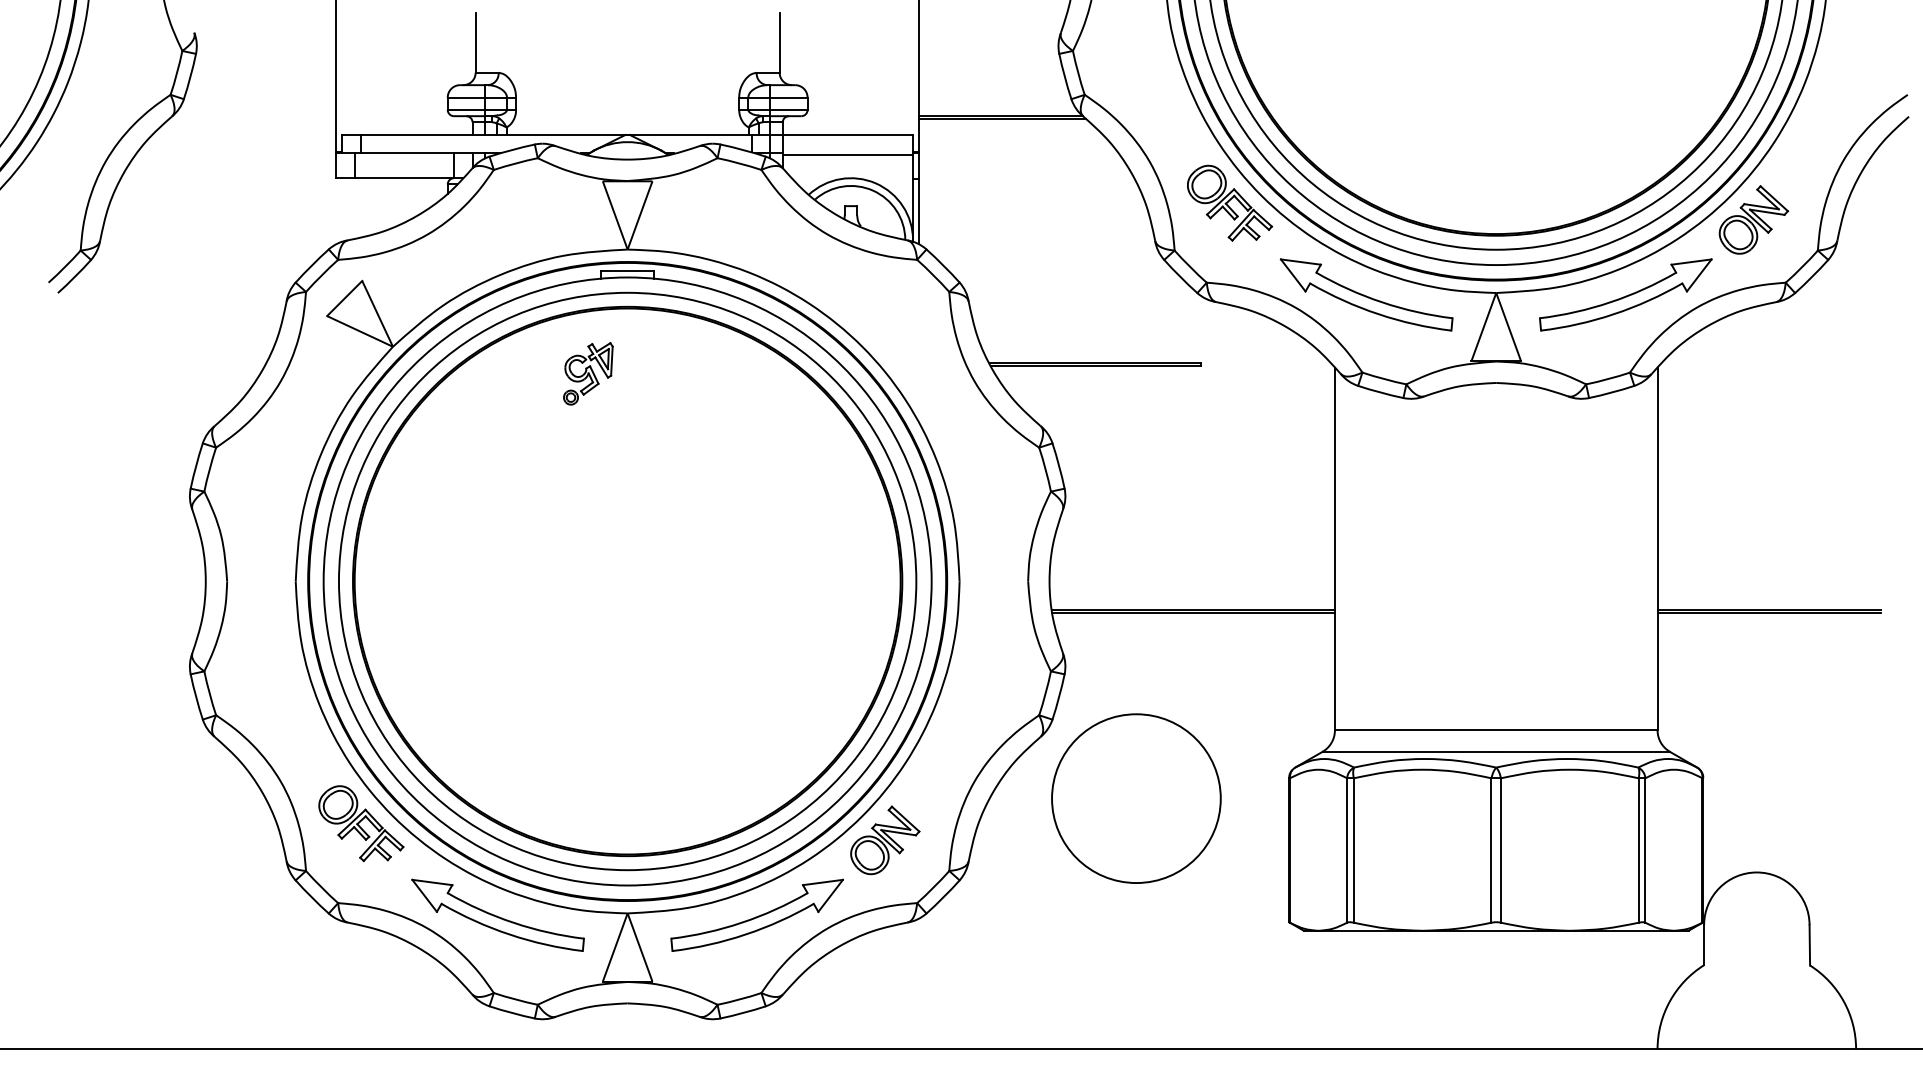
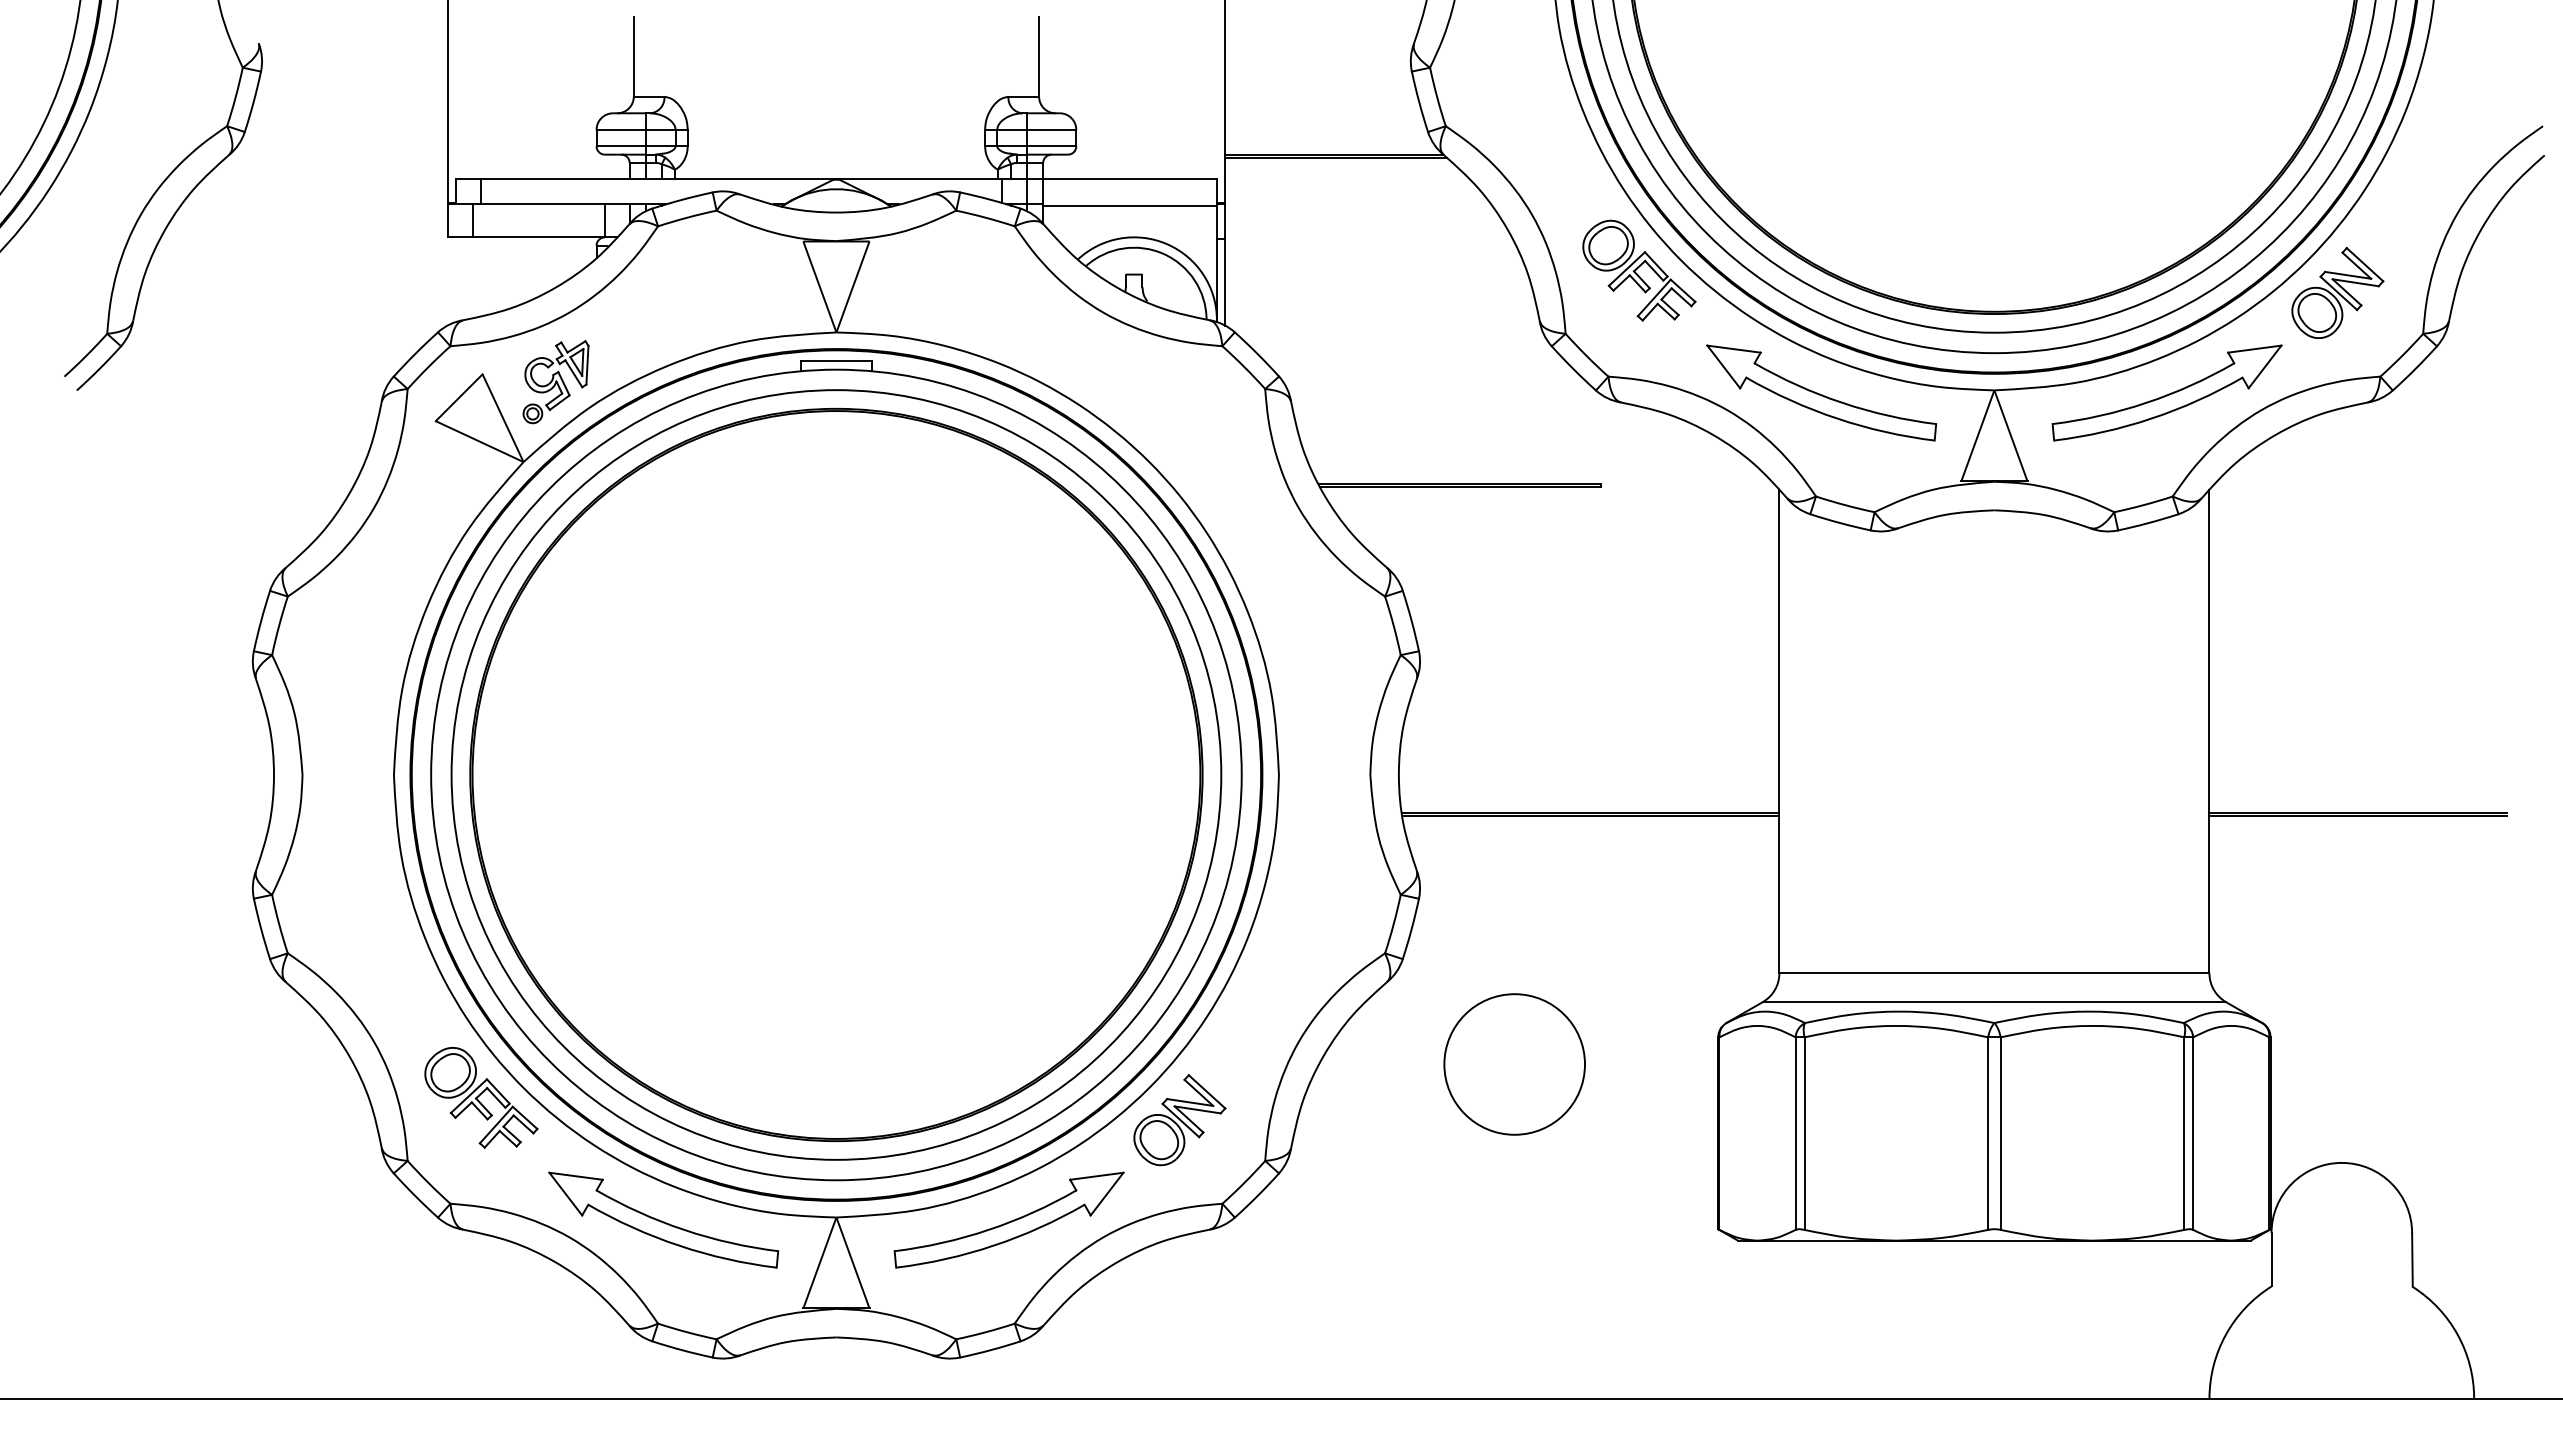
part: (587, 374) -> (555, 382), moved
circle: (1136, 798) -> (1514, 1064), size x0.62

